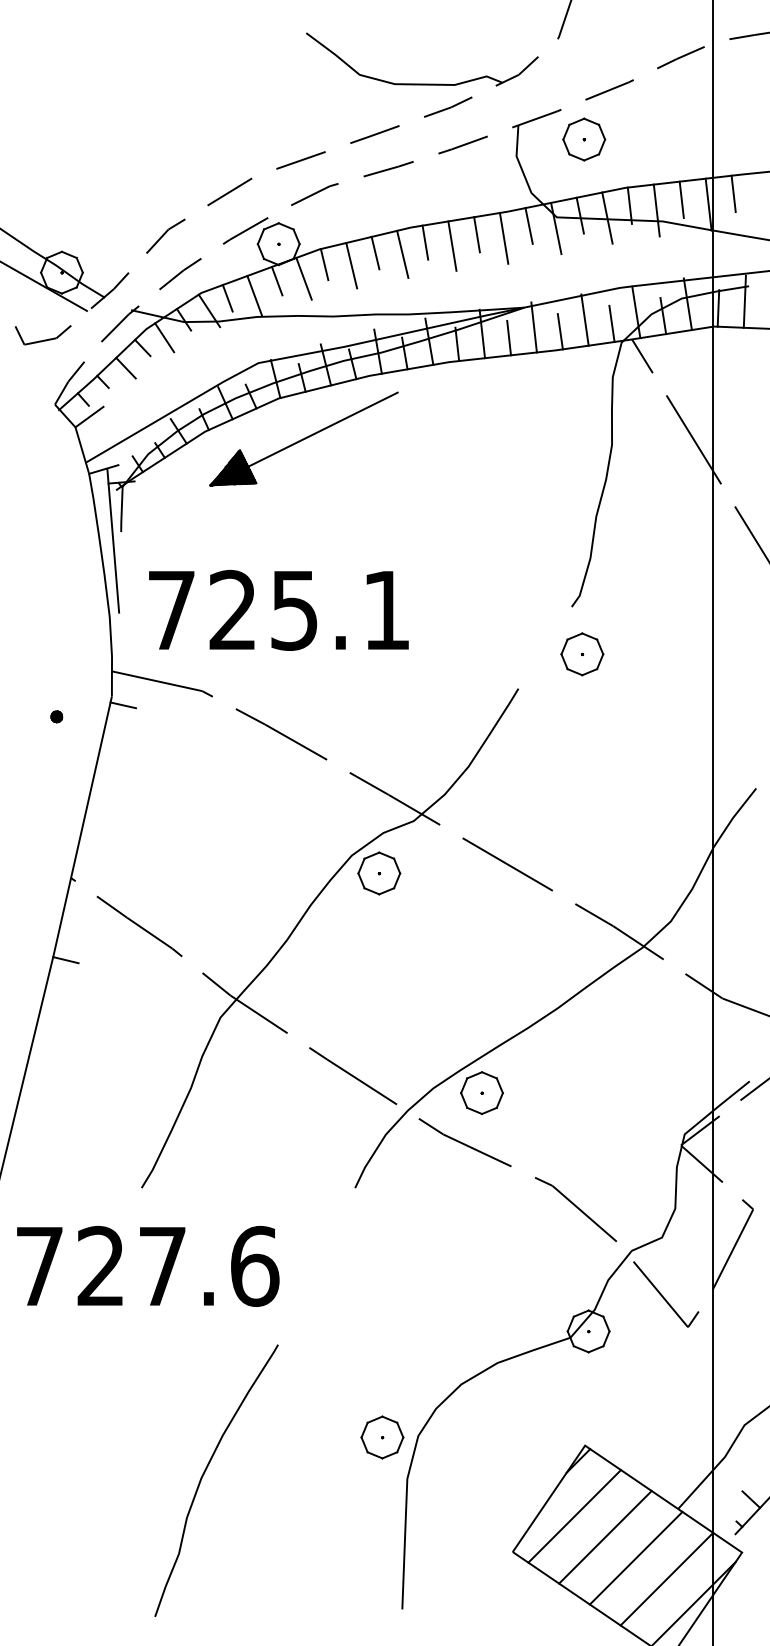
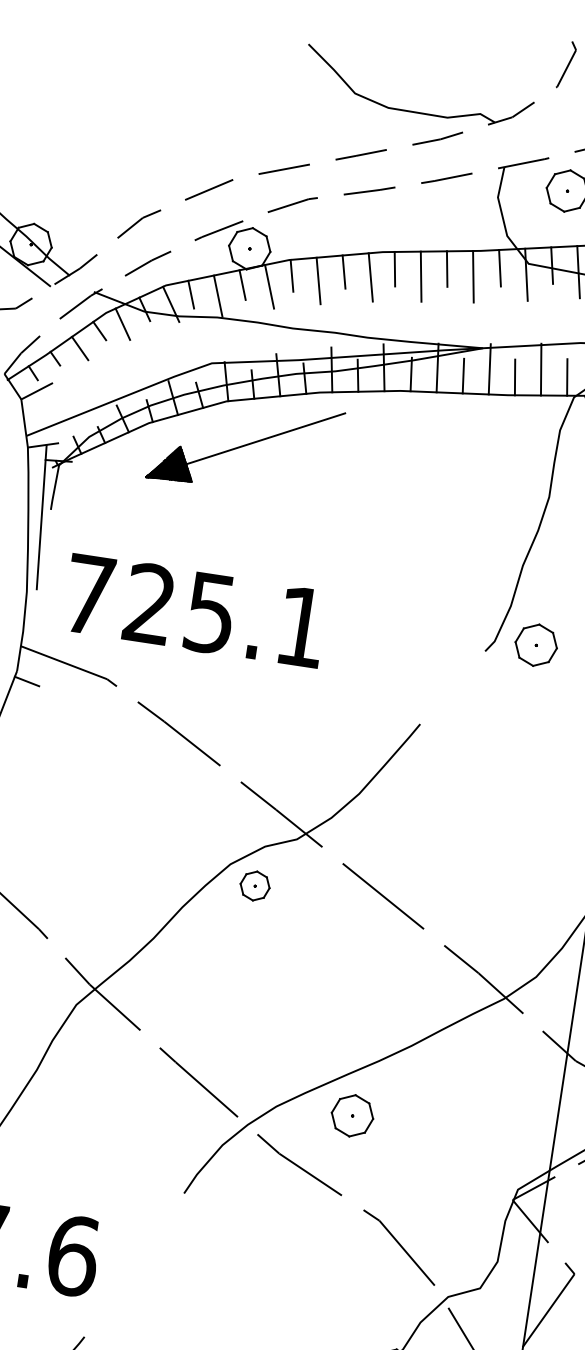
part: (582, 654) -> (536, 645), moved
part: (379, 873) -> (255, 886), size x0.7
part: (481, 1092) -> (352, 1115), moved

